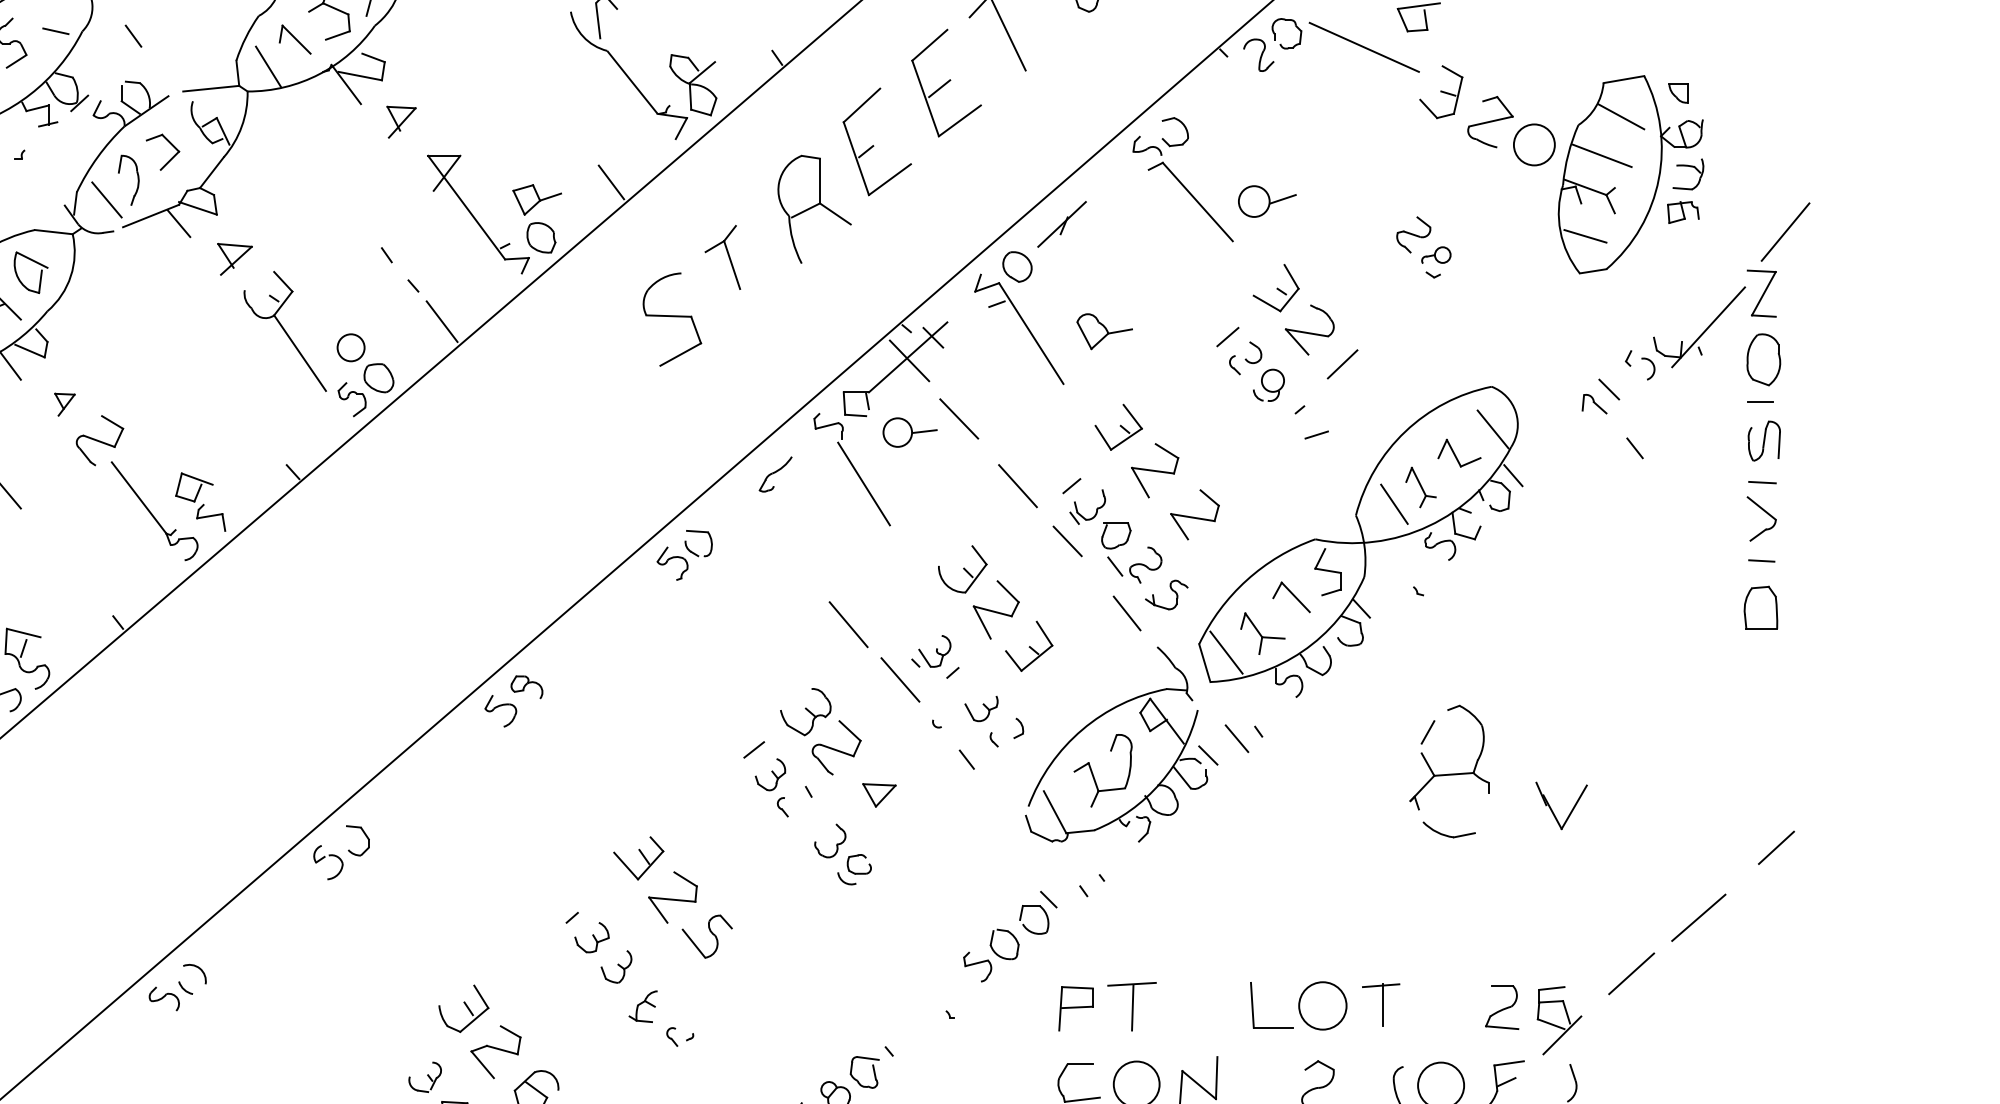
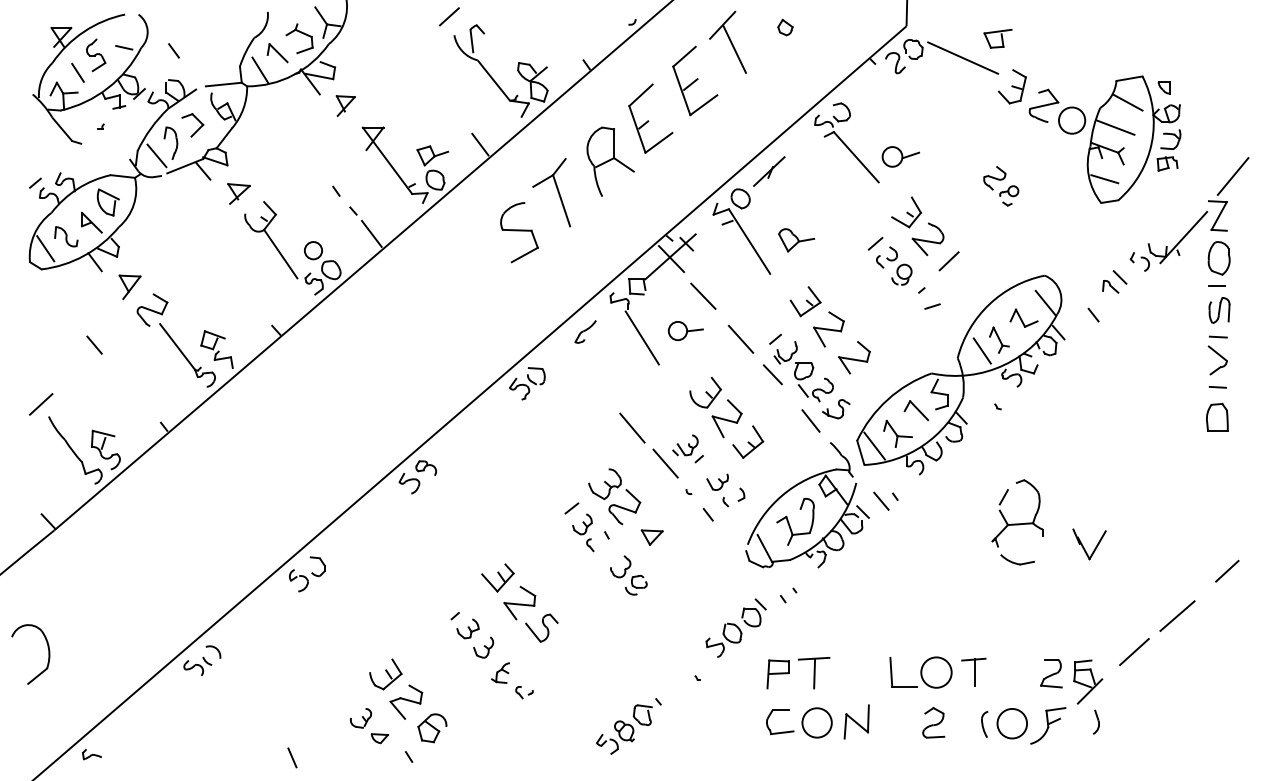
part: (722, 257) -> (551, 192), size x1.67
part: (64, 403) -> (129, 286), size x1.67
part: (909, 433) -> (685, 331), moved
line: (1634, 447) -> (1093, 314), moved

